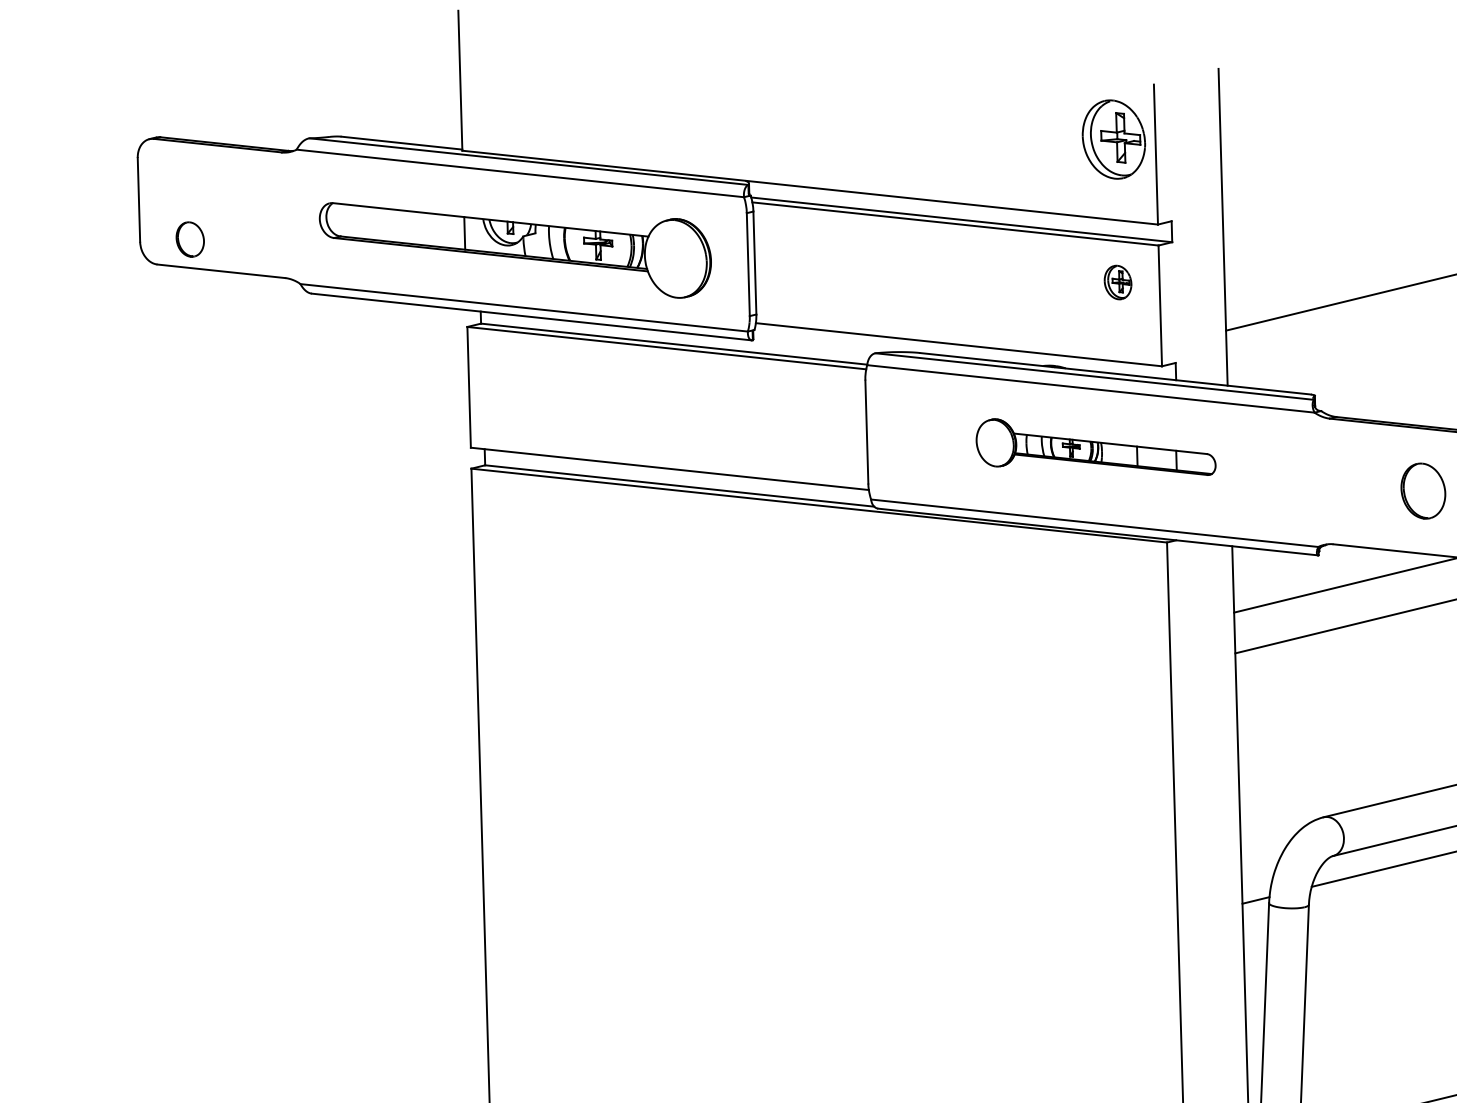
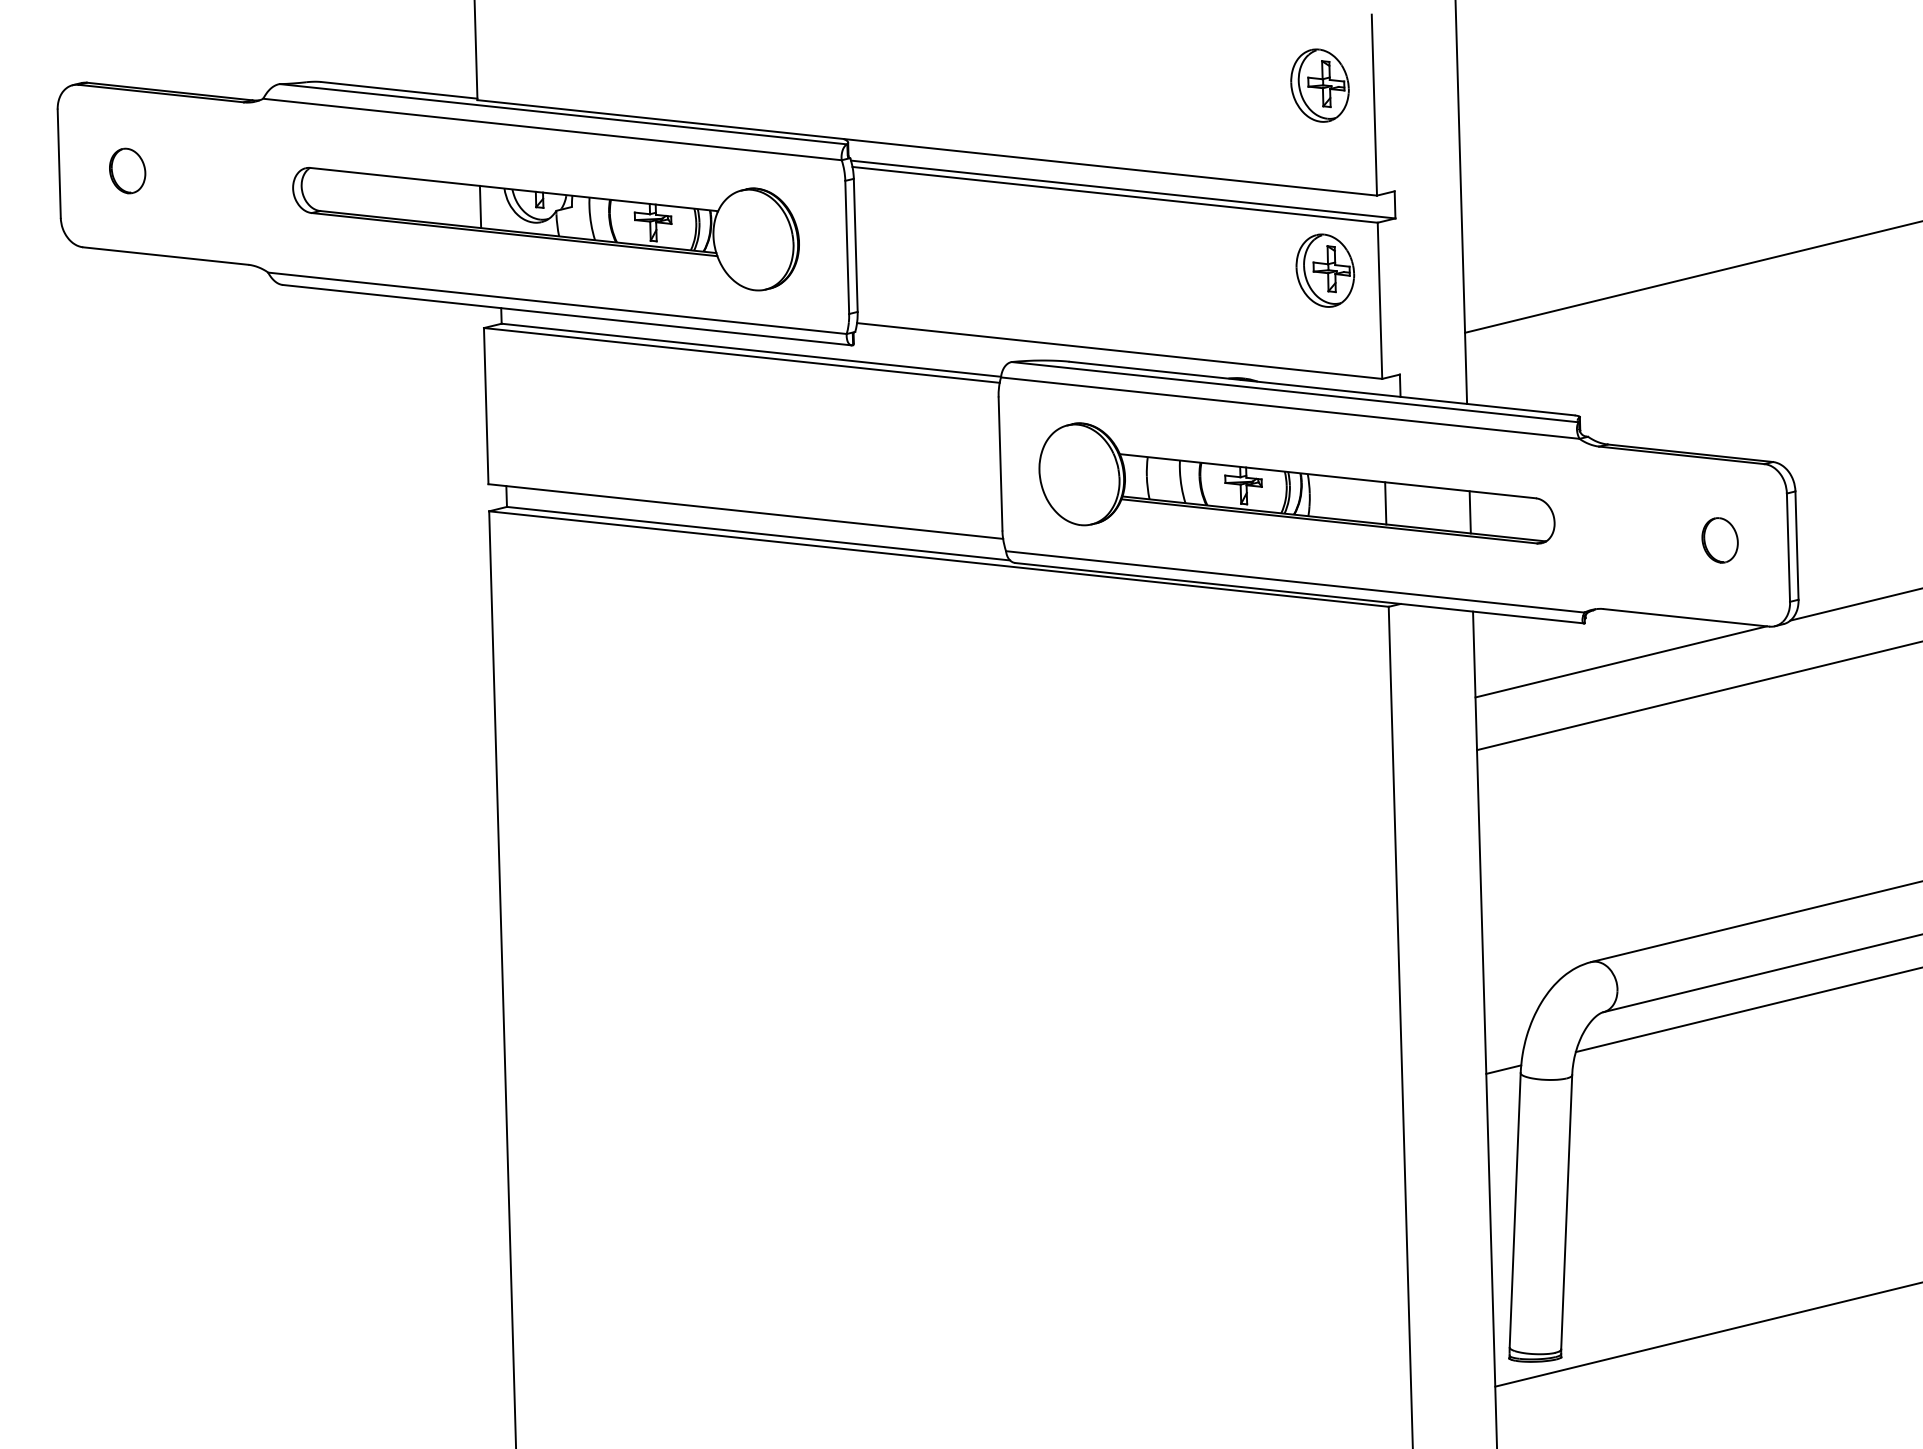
part: (1113, 139) -> (1319, 85), size x0.71
part: (190, 239) -> (127, 170), moved
part: (1118, 282) -> (1325, 270), size x1.67
part: (1095, 447) -> (1296, 483), size x1.67
part: (1422, 491) -> (1719, 540), size x0.62

